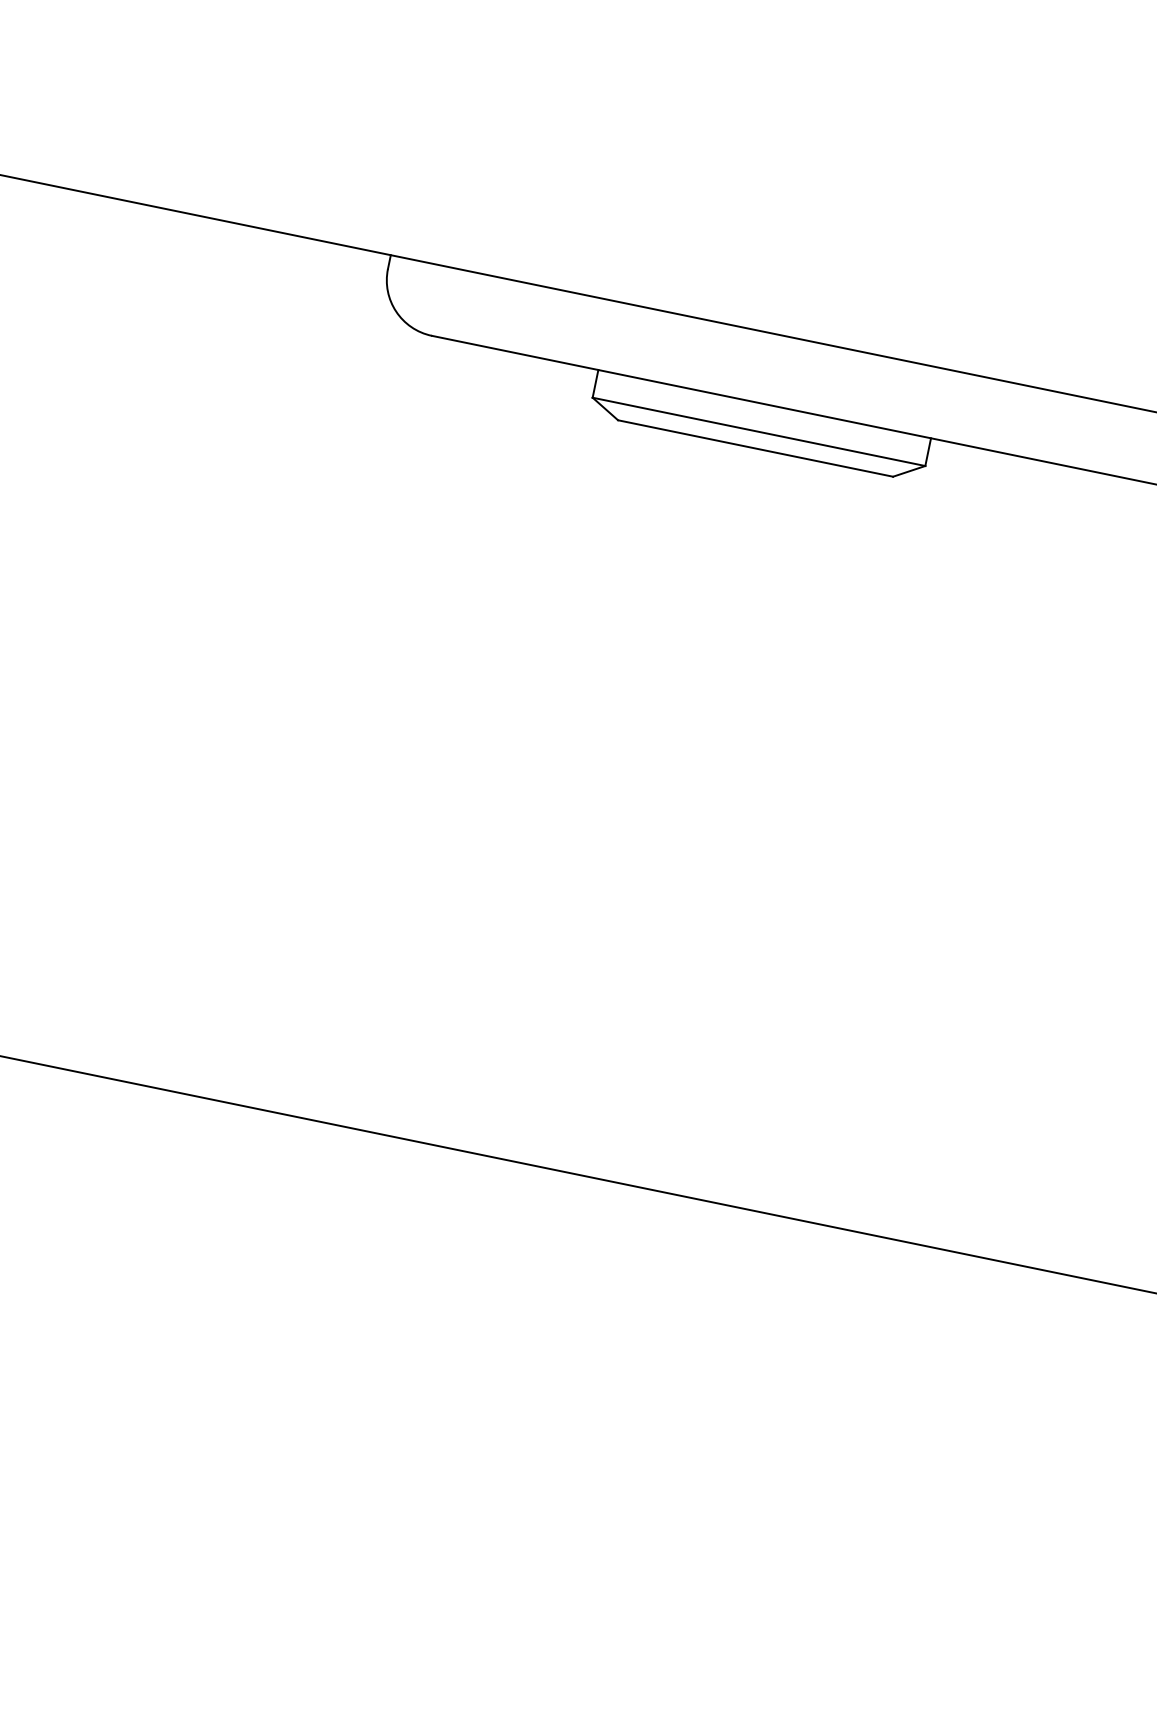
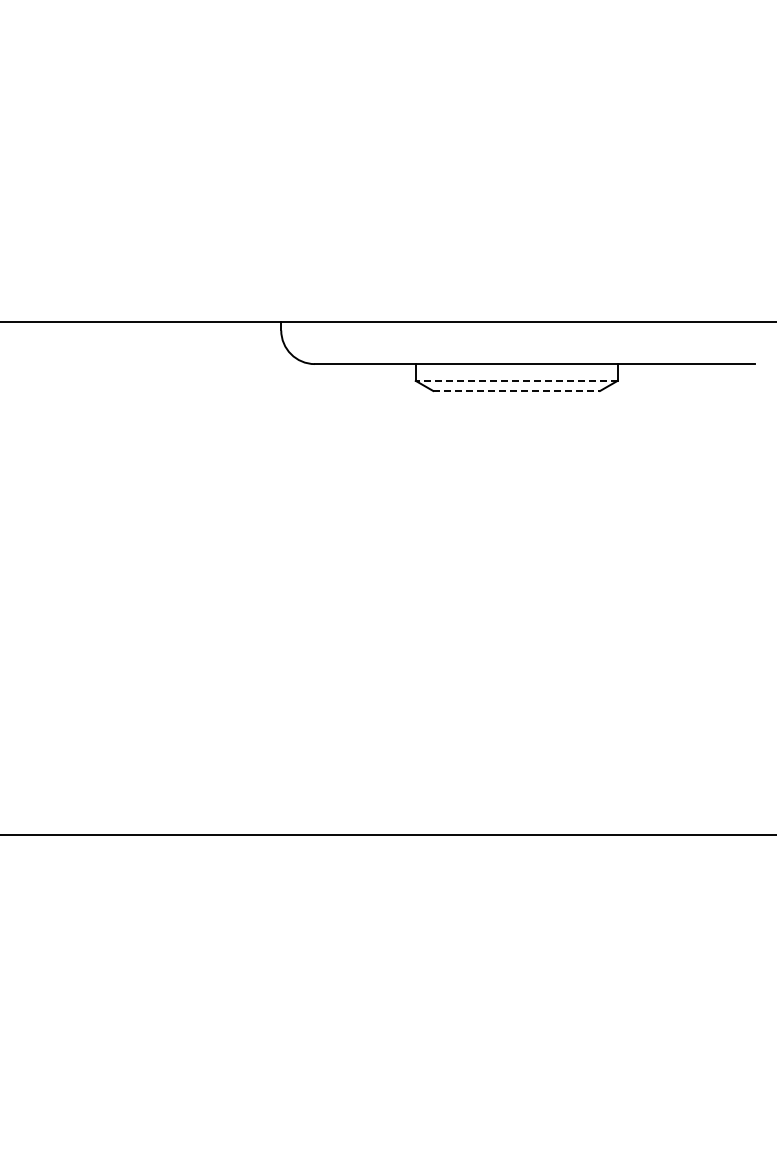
line: (758, 431) -> (516, 380), solid -> dashed
line: (756, 449) -> (517, 391), solid -> dashed

